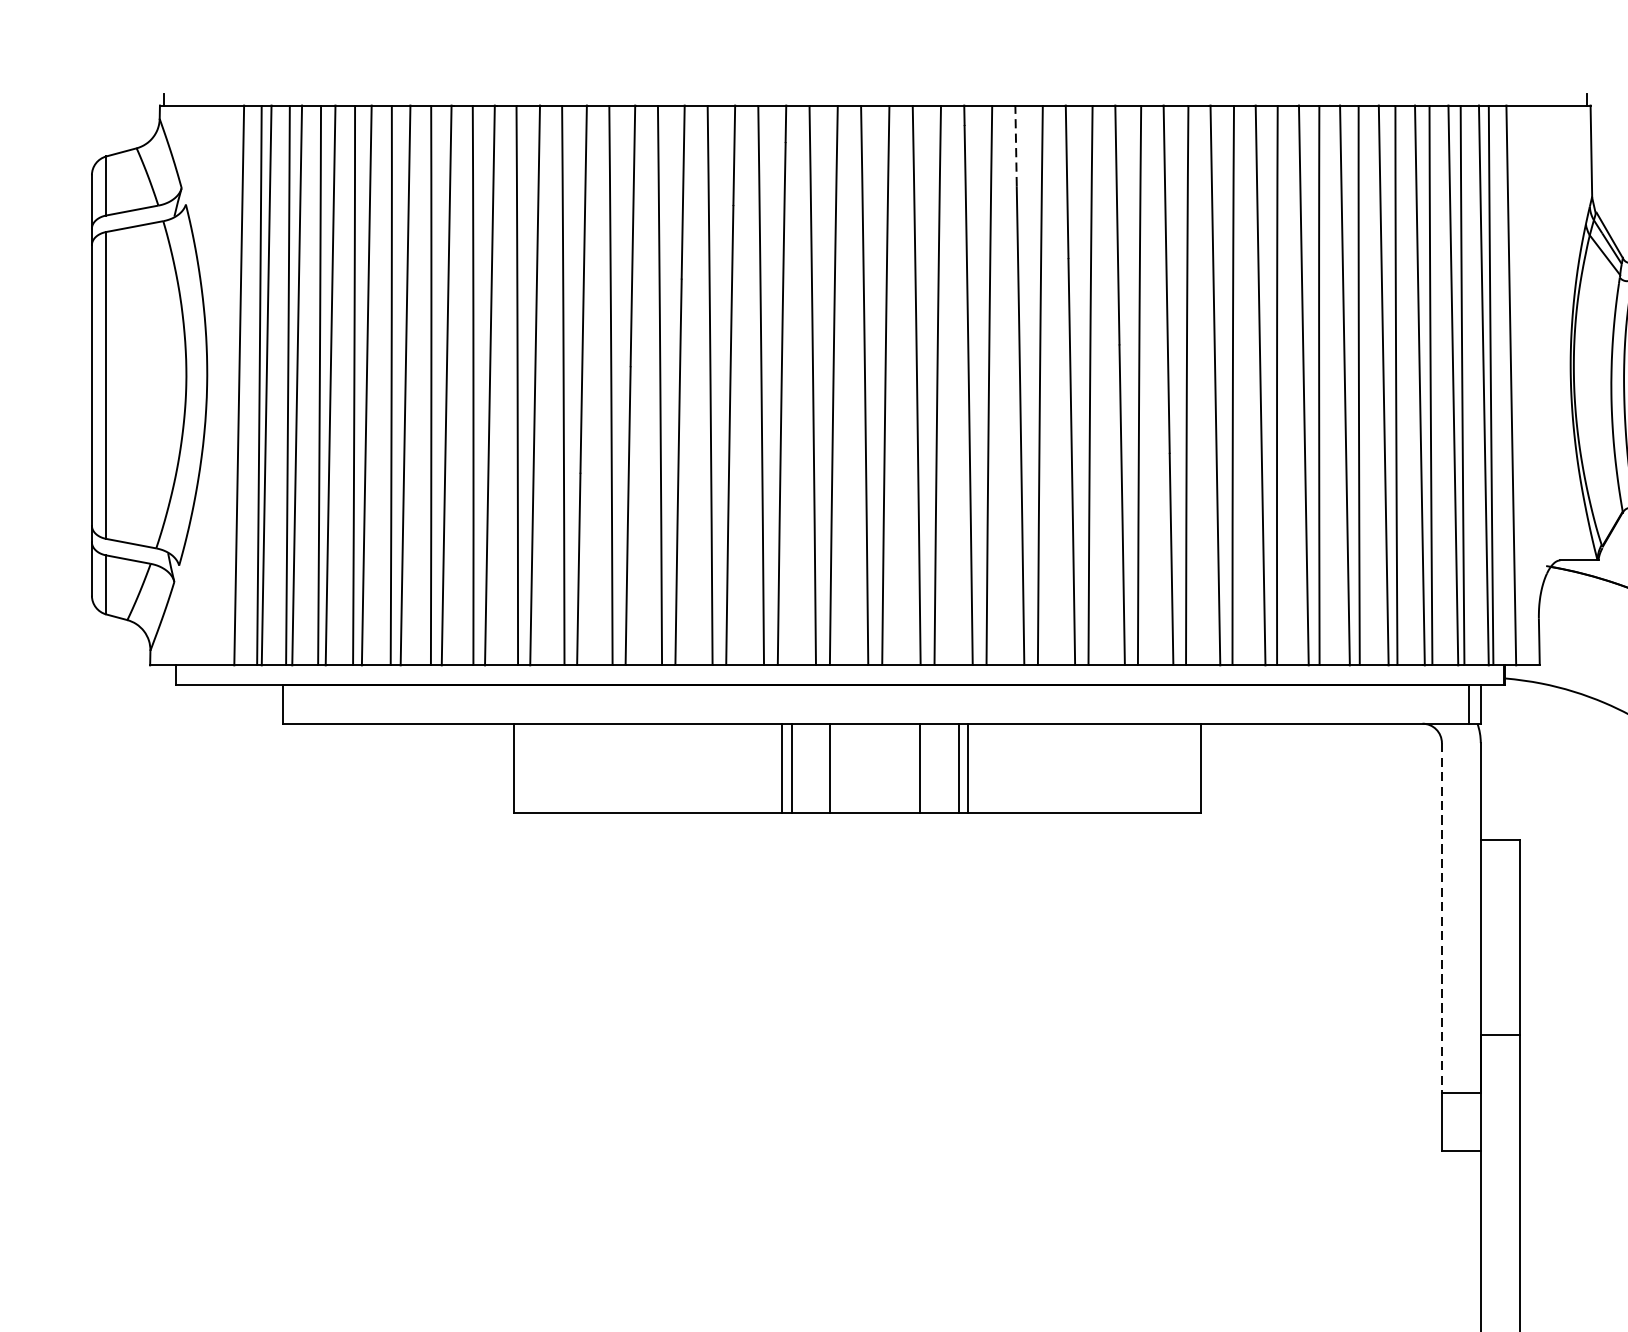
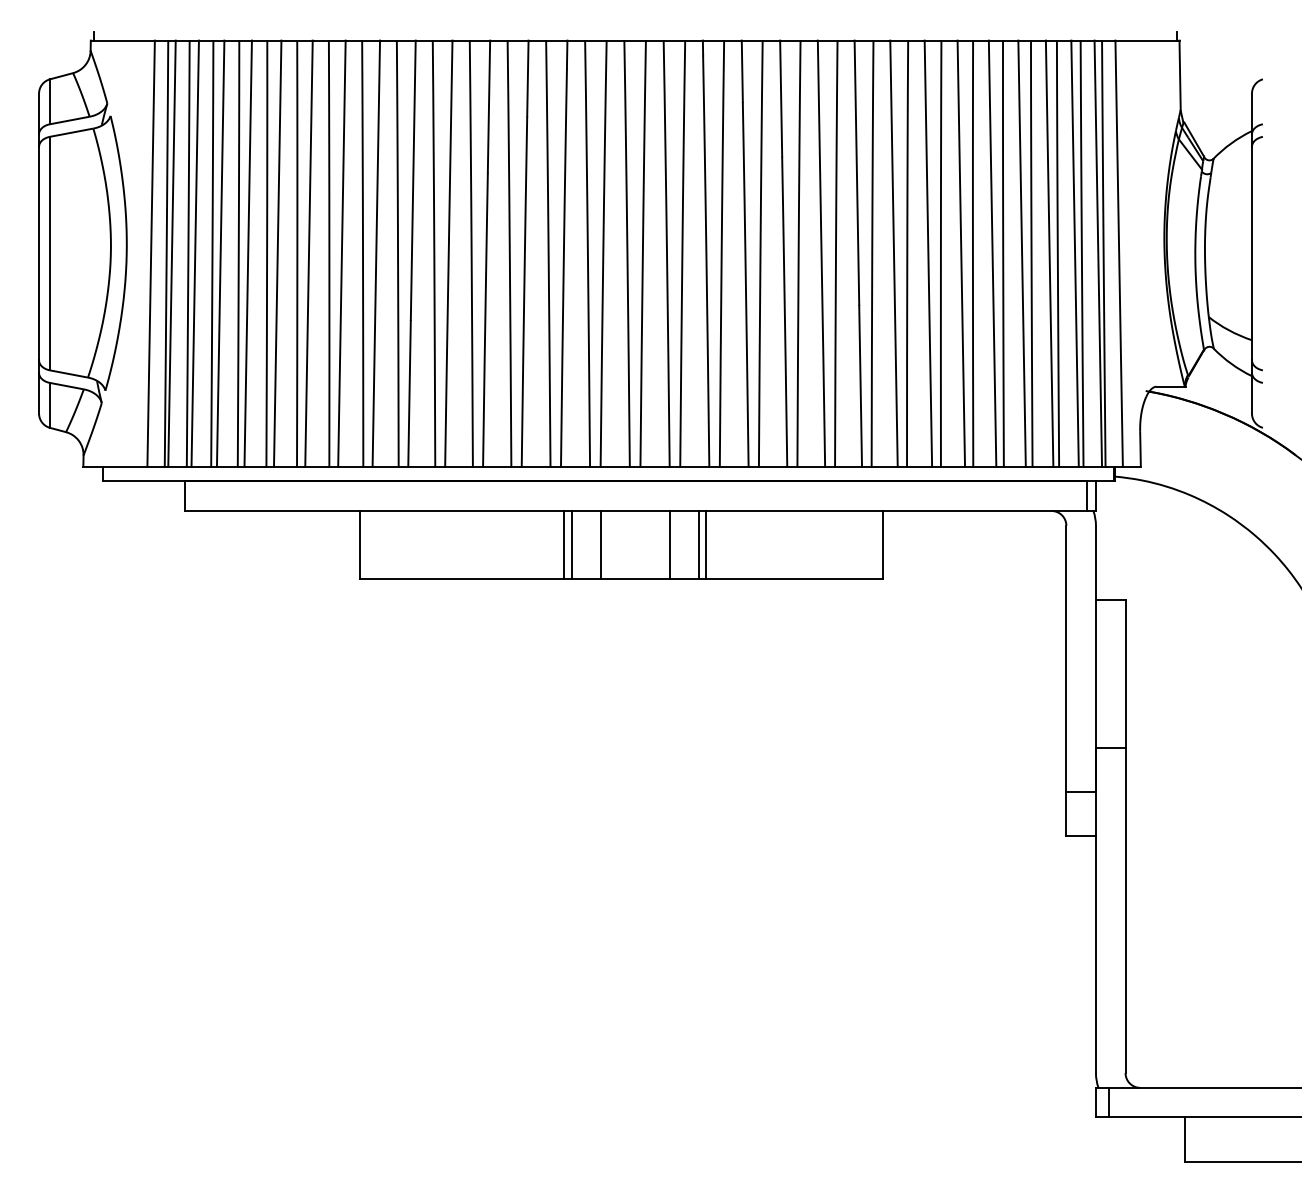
line: (1016, 146) -> (742, 71), dashed -> solid
line: (1442, 918) -> (1066, 659), dashed -> solid

